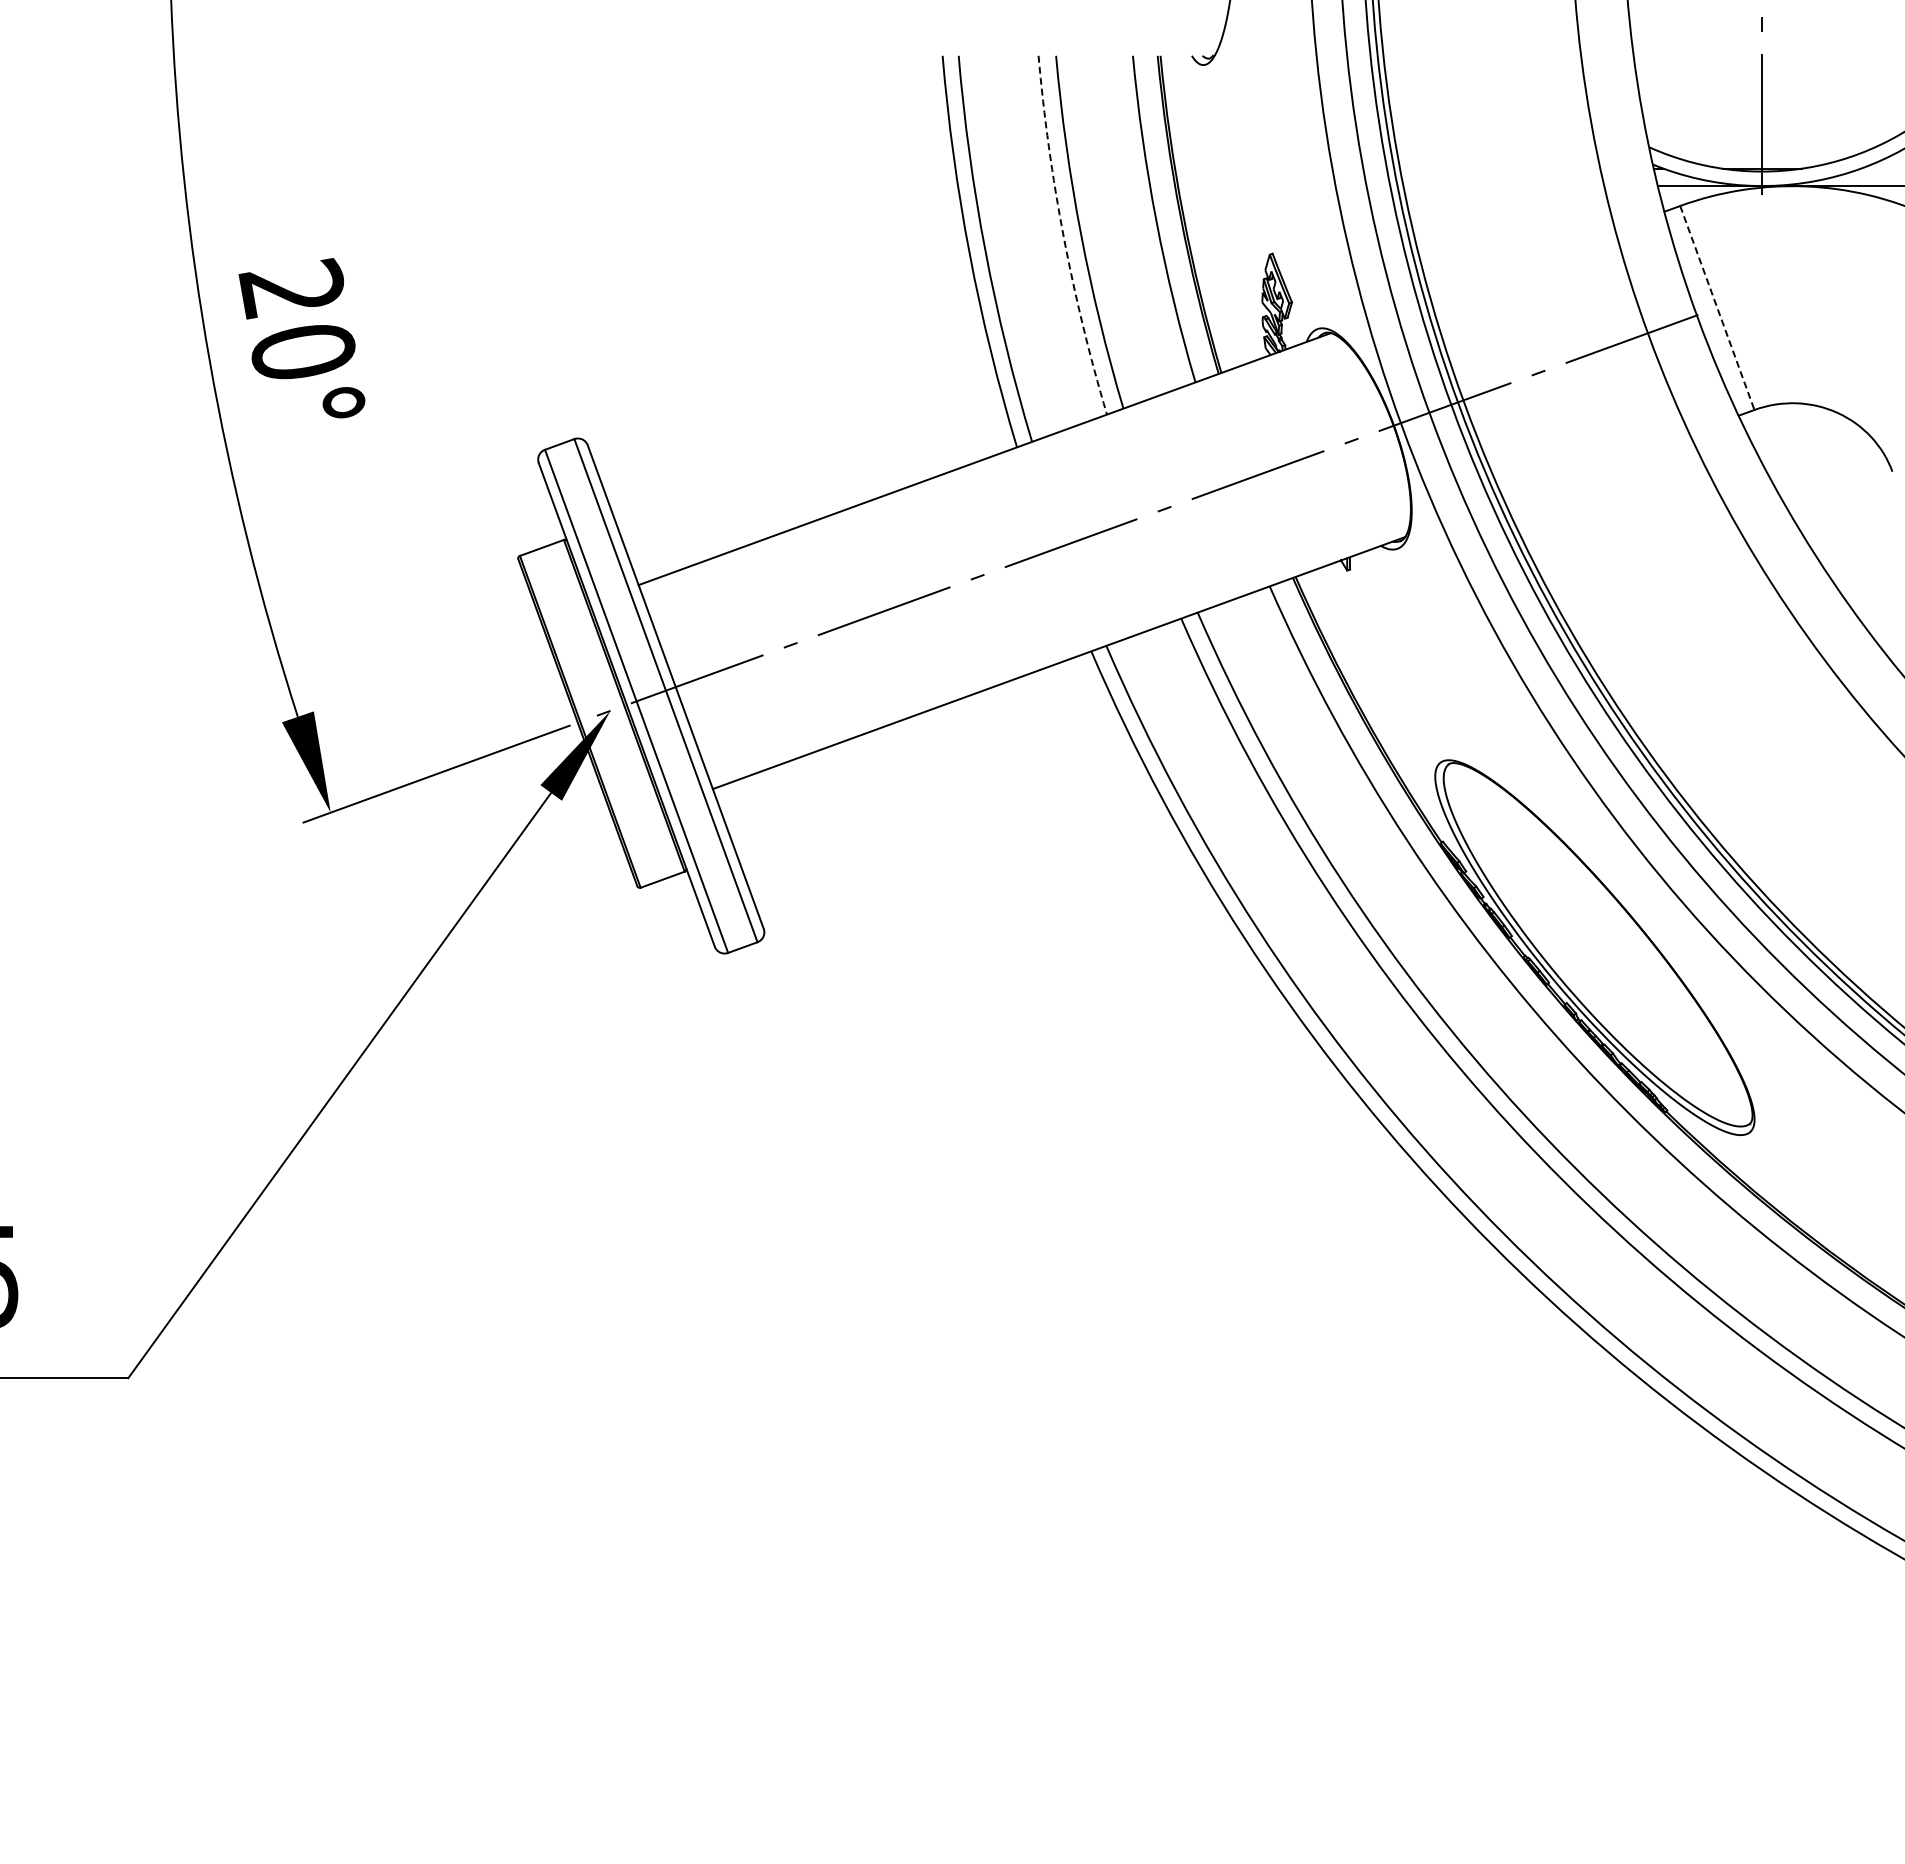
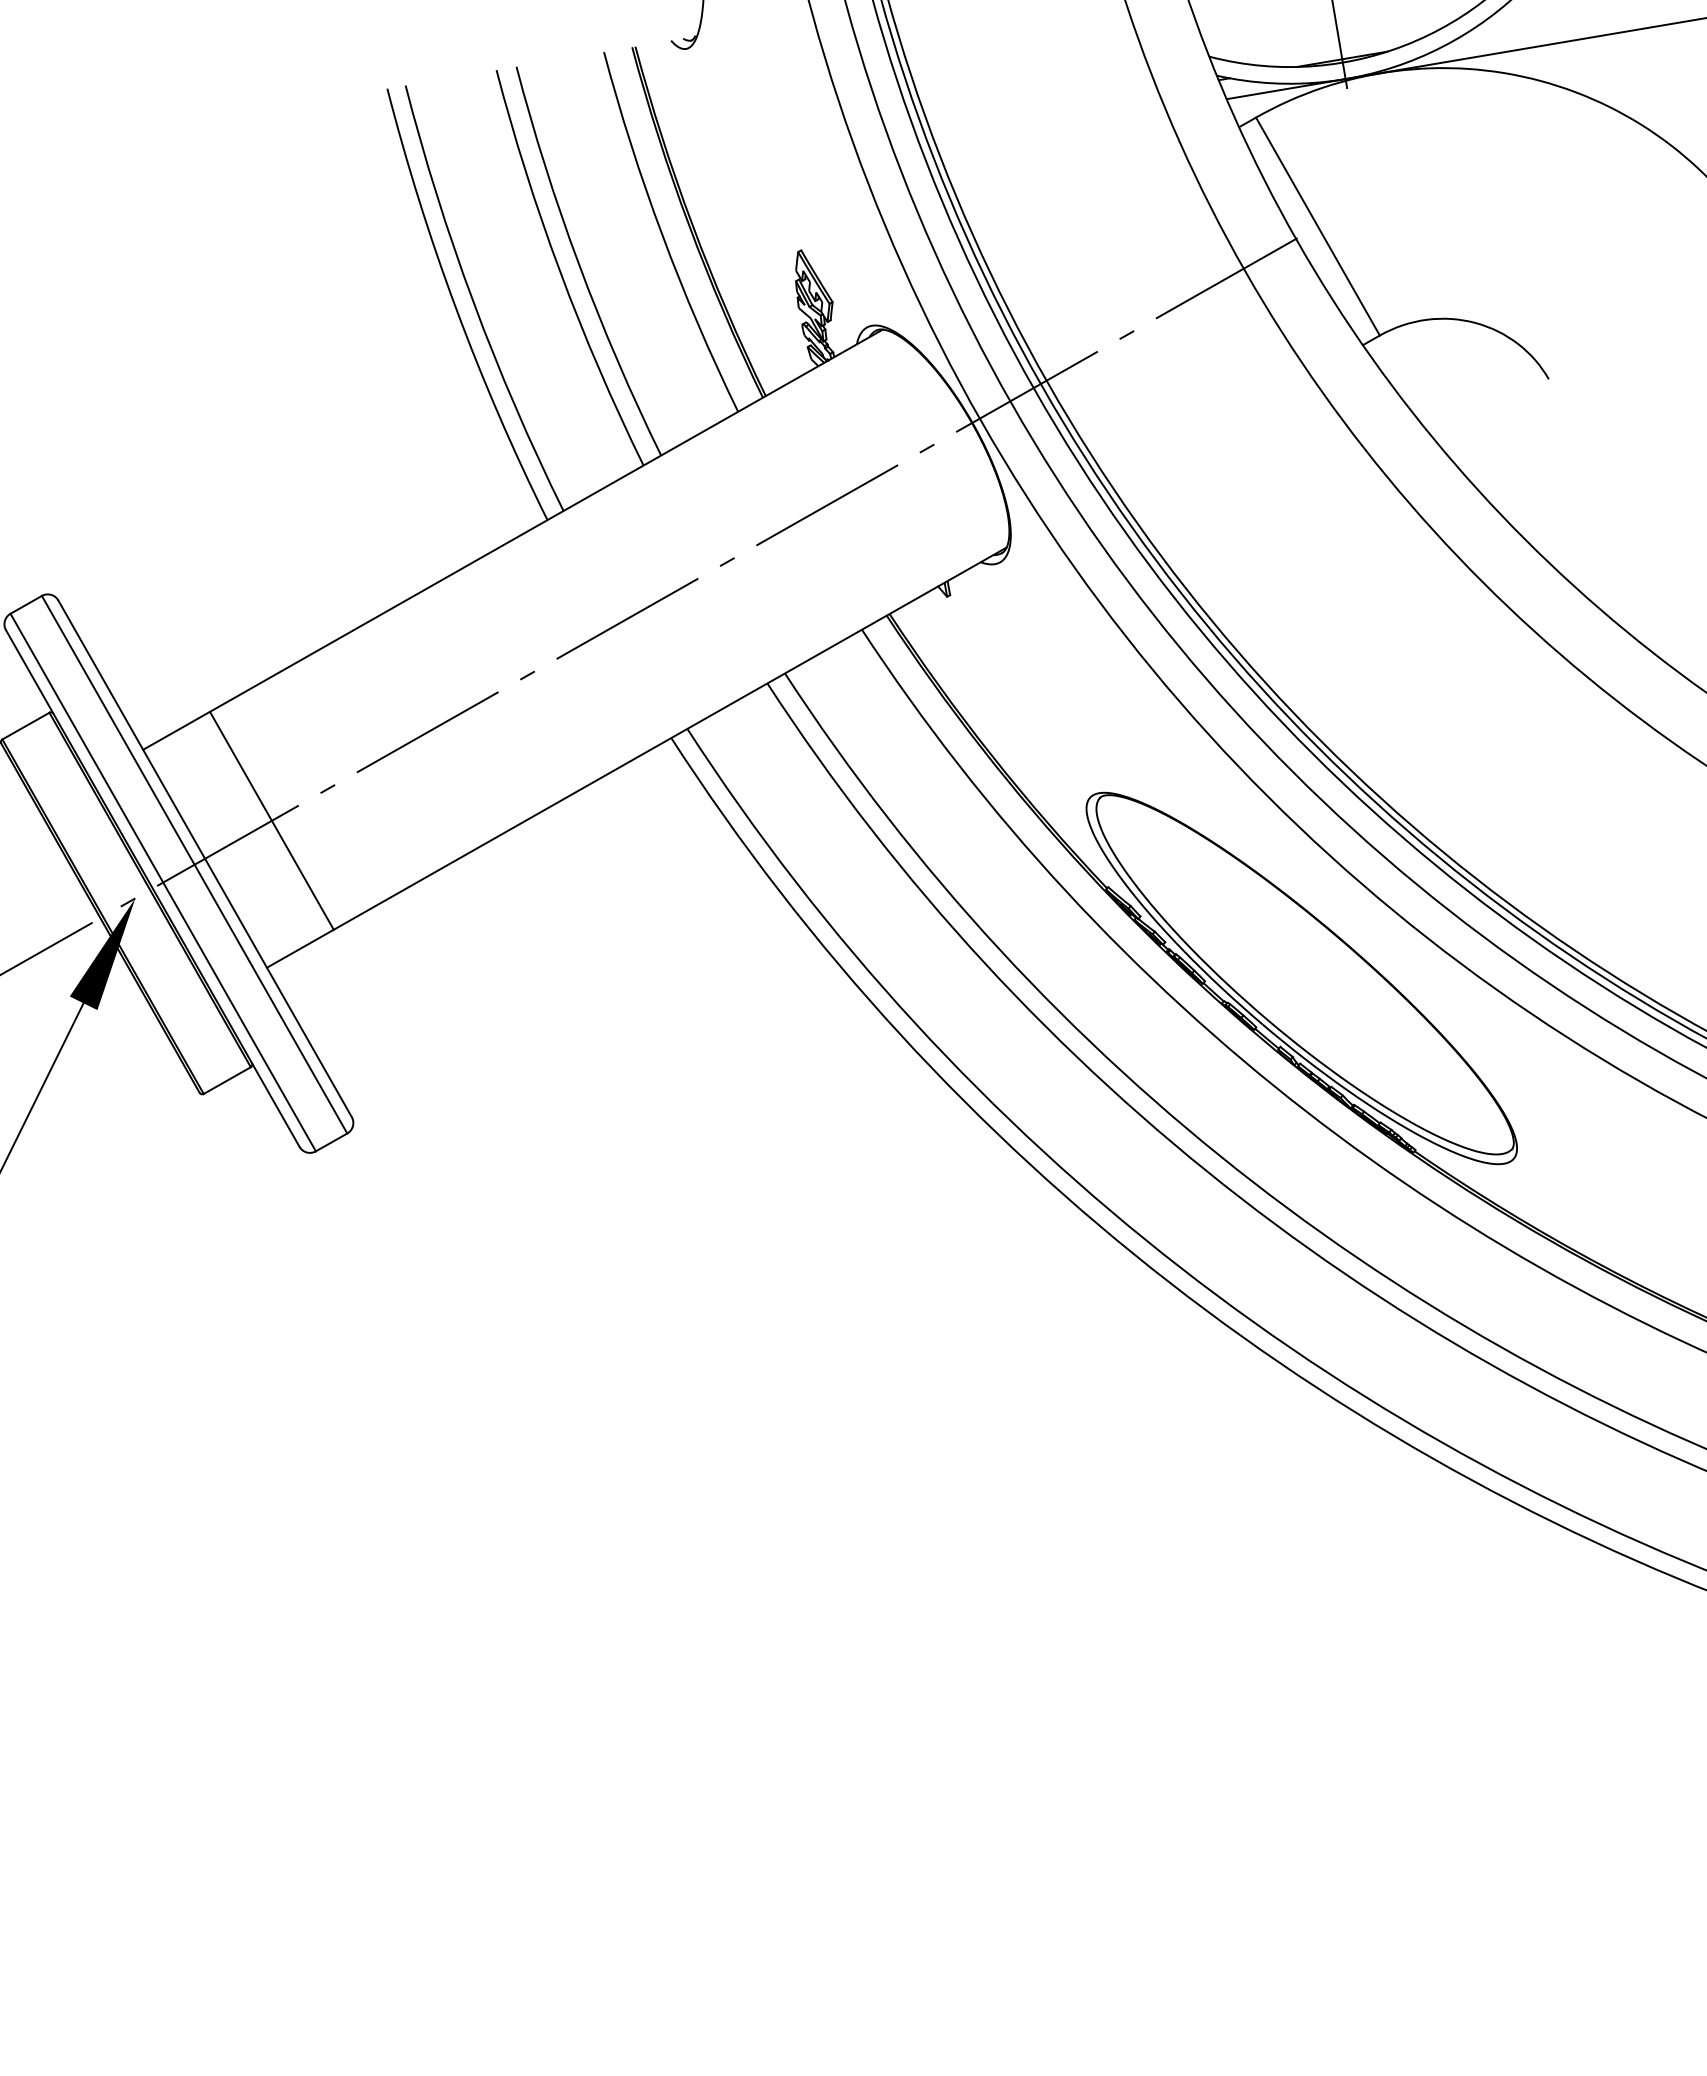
arc: (1063, 236) -> (559, 271), dashed -> solid
line: (1717, 308) -> (1318, 227), dashed -> solid
line: (738, 664) -> (272, 820), added

